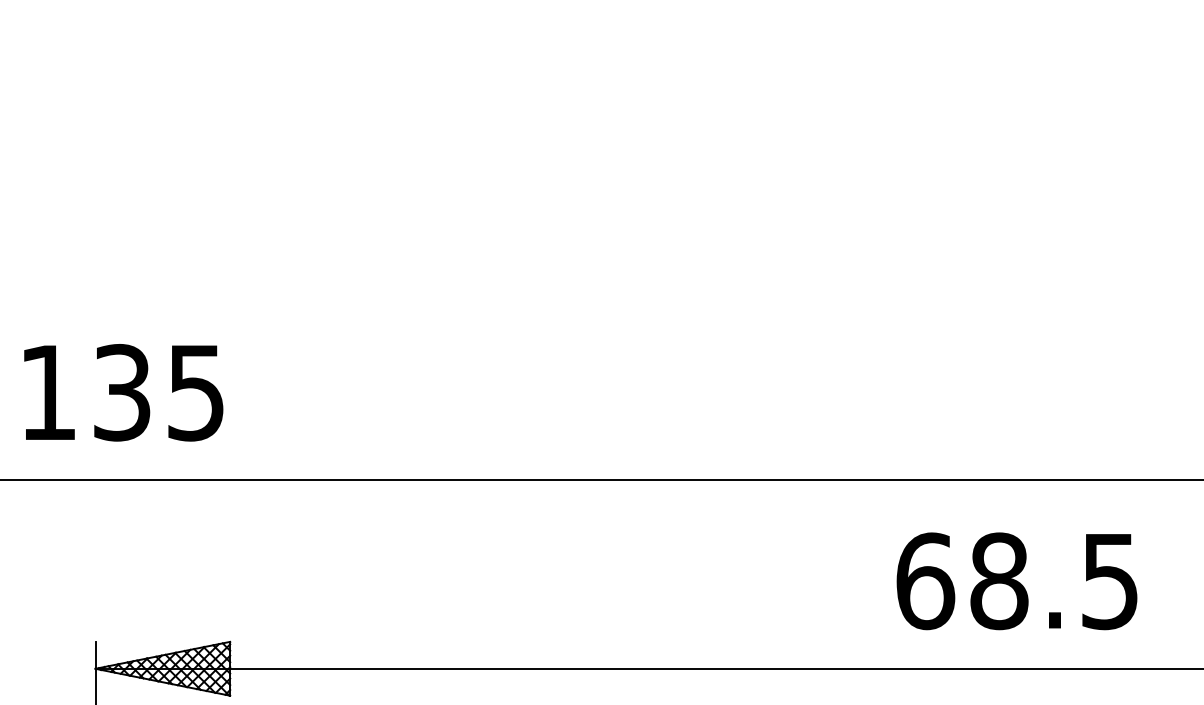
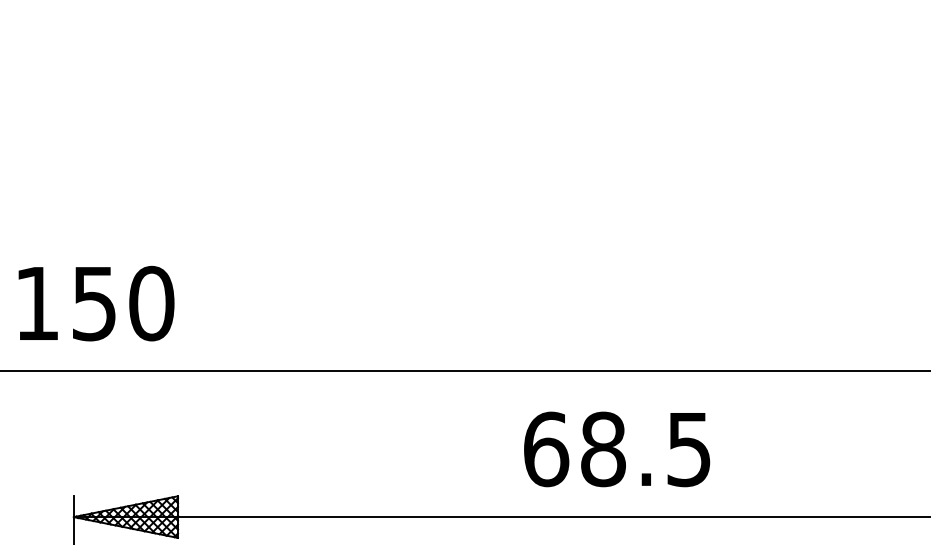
text: (159, 392) -> (123, 303), 135 -> 150
text: (1016, 581) -> (616, 449), moved

